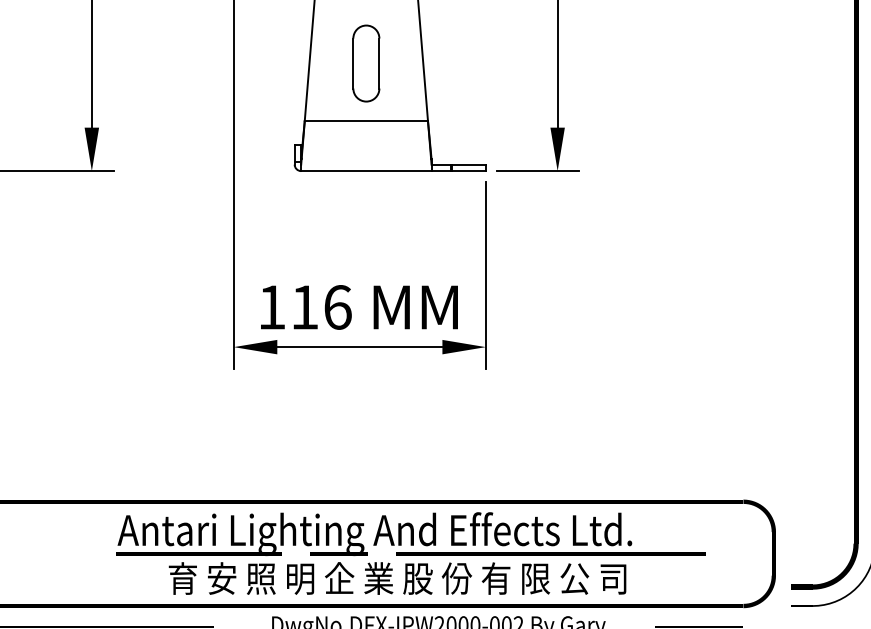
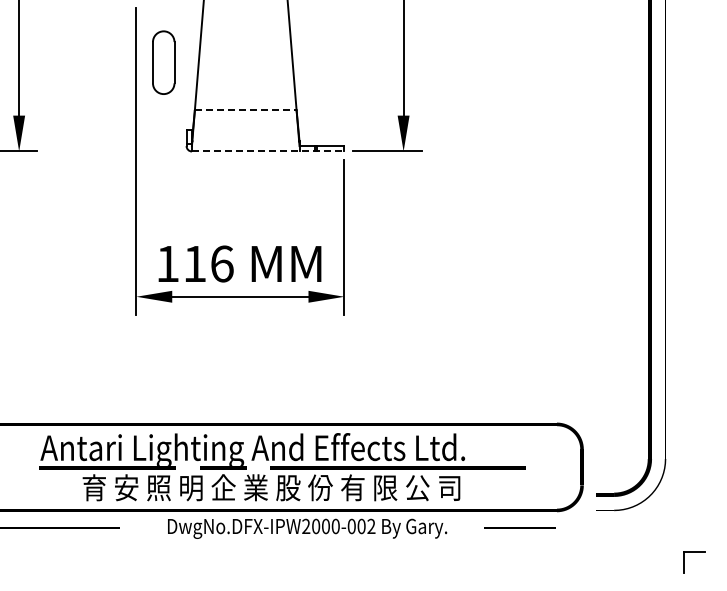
part: (366, 63) -> (163, 62), moved
line: (366, 121) -> (245, 110), solid -> dashed
line: (393, 171) -> (268, 151), solid -> dashed

